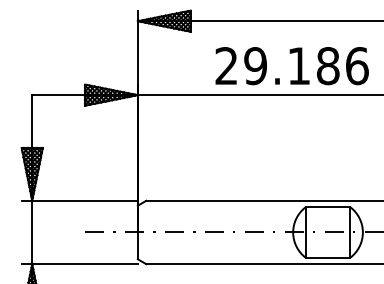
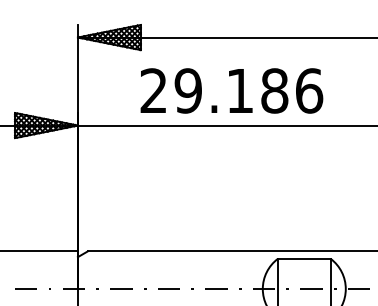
text: (291, 66) -> (231, 91), moved

